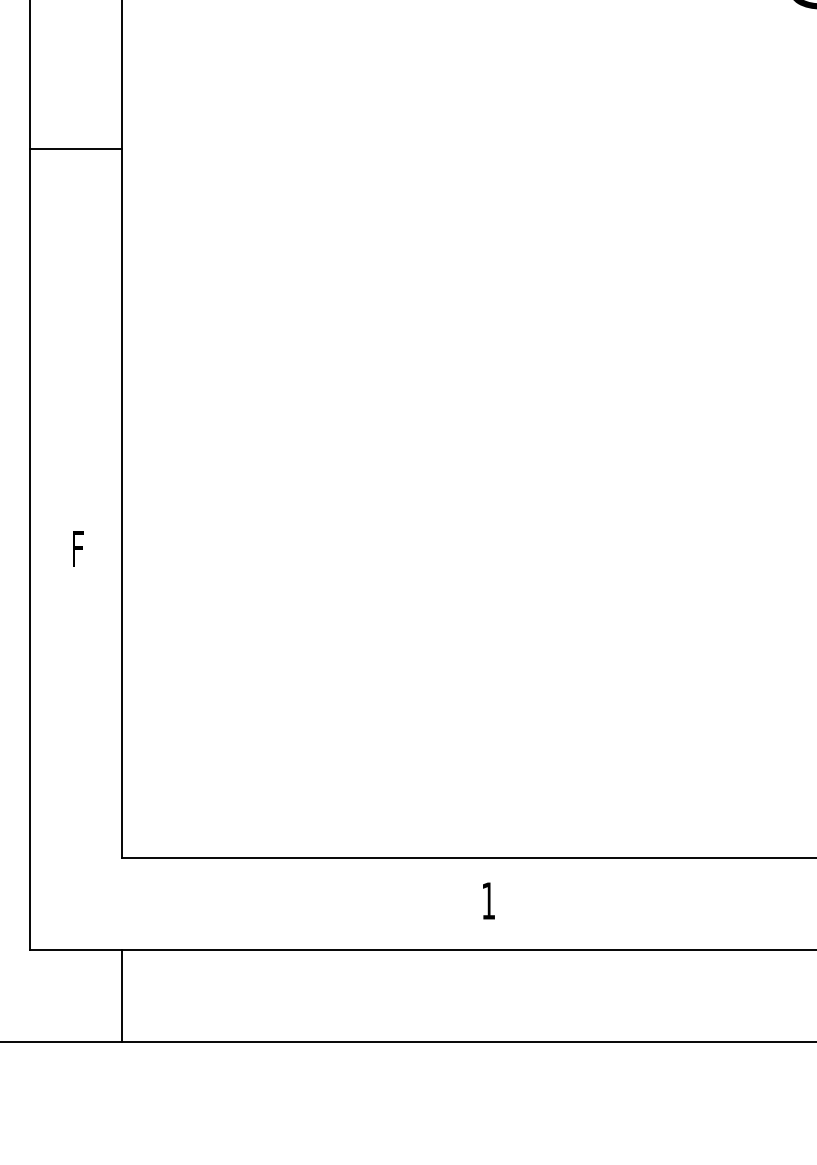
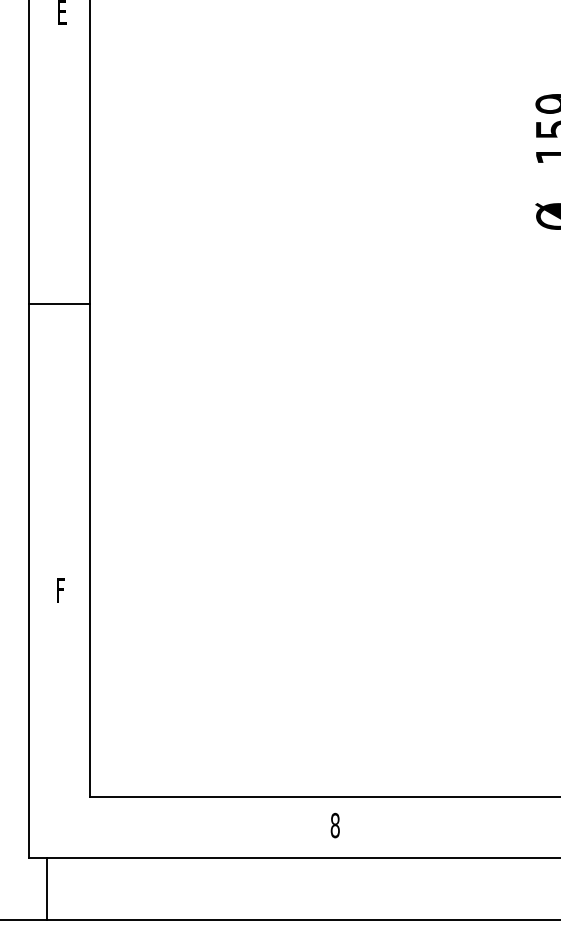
line: (75, 148) -> (59, 303), moved
text: (487, 900) -> (334, 825), 1 -> 8
line: (122, 995) -> (47, 888), moved

